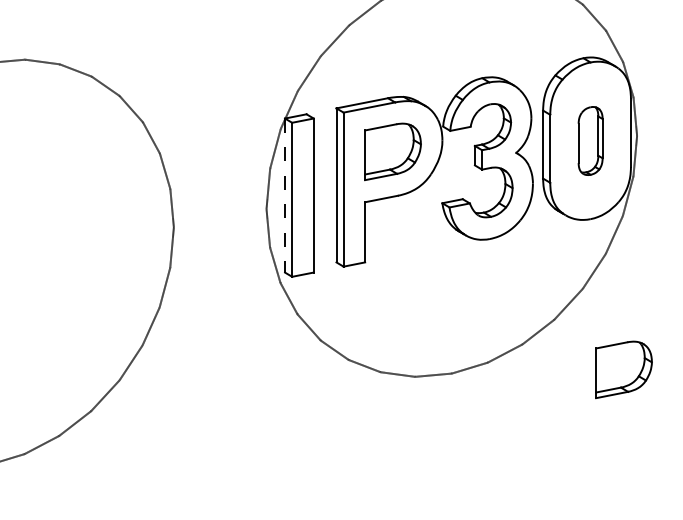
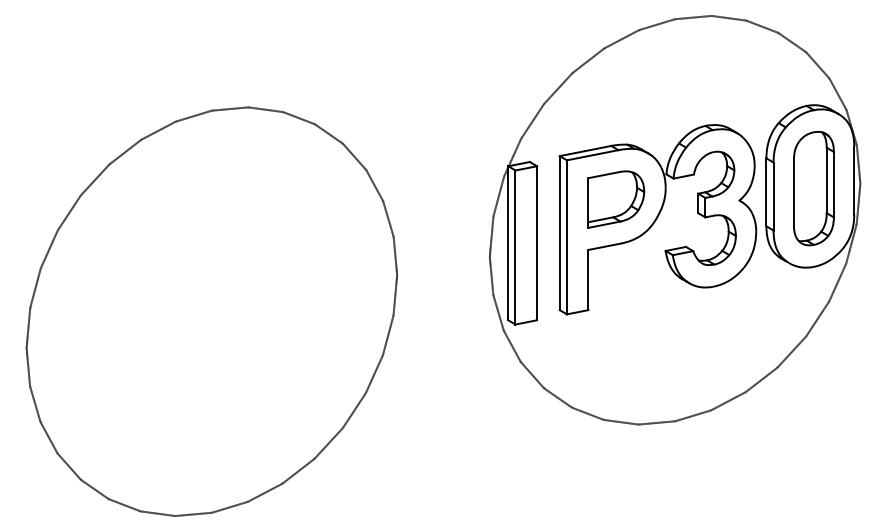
part: (590, 140) -> (813, 188), size x1.67
line: (285, 195) -> (508, 243), dashed -> solid
part: (624, 369) -> (847, 417), removed

